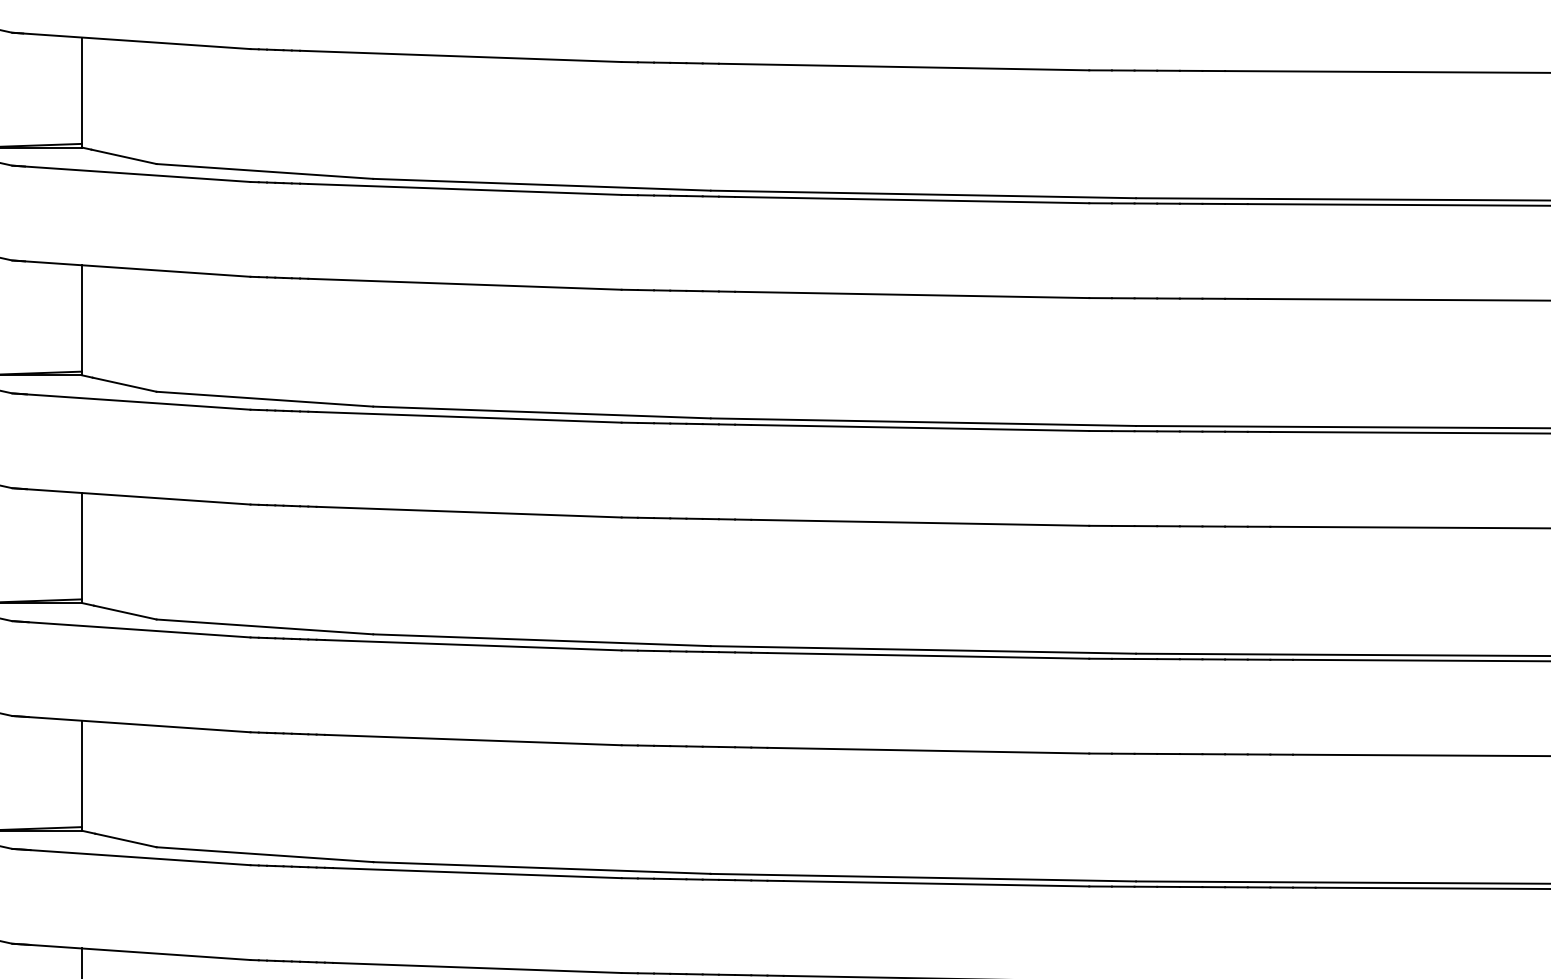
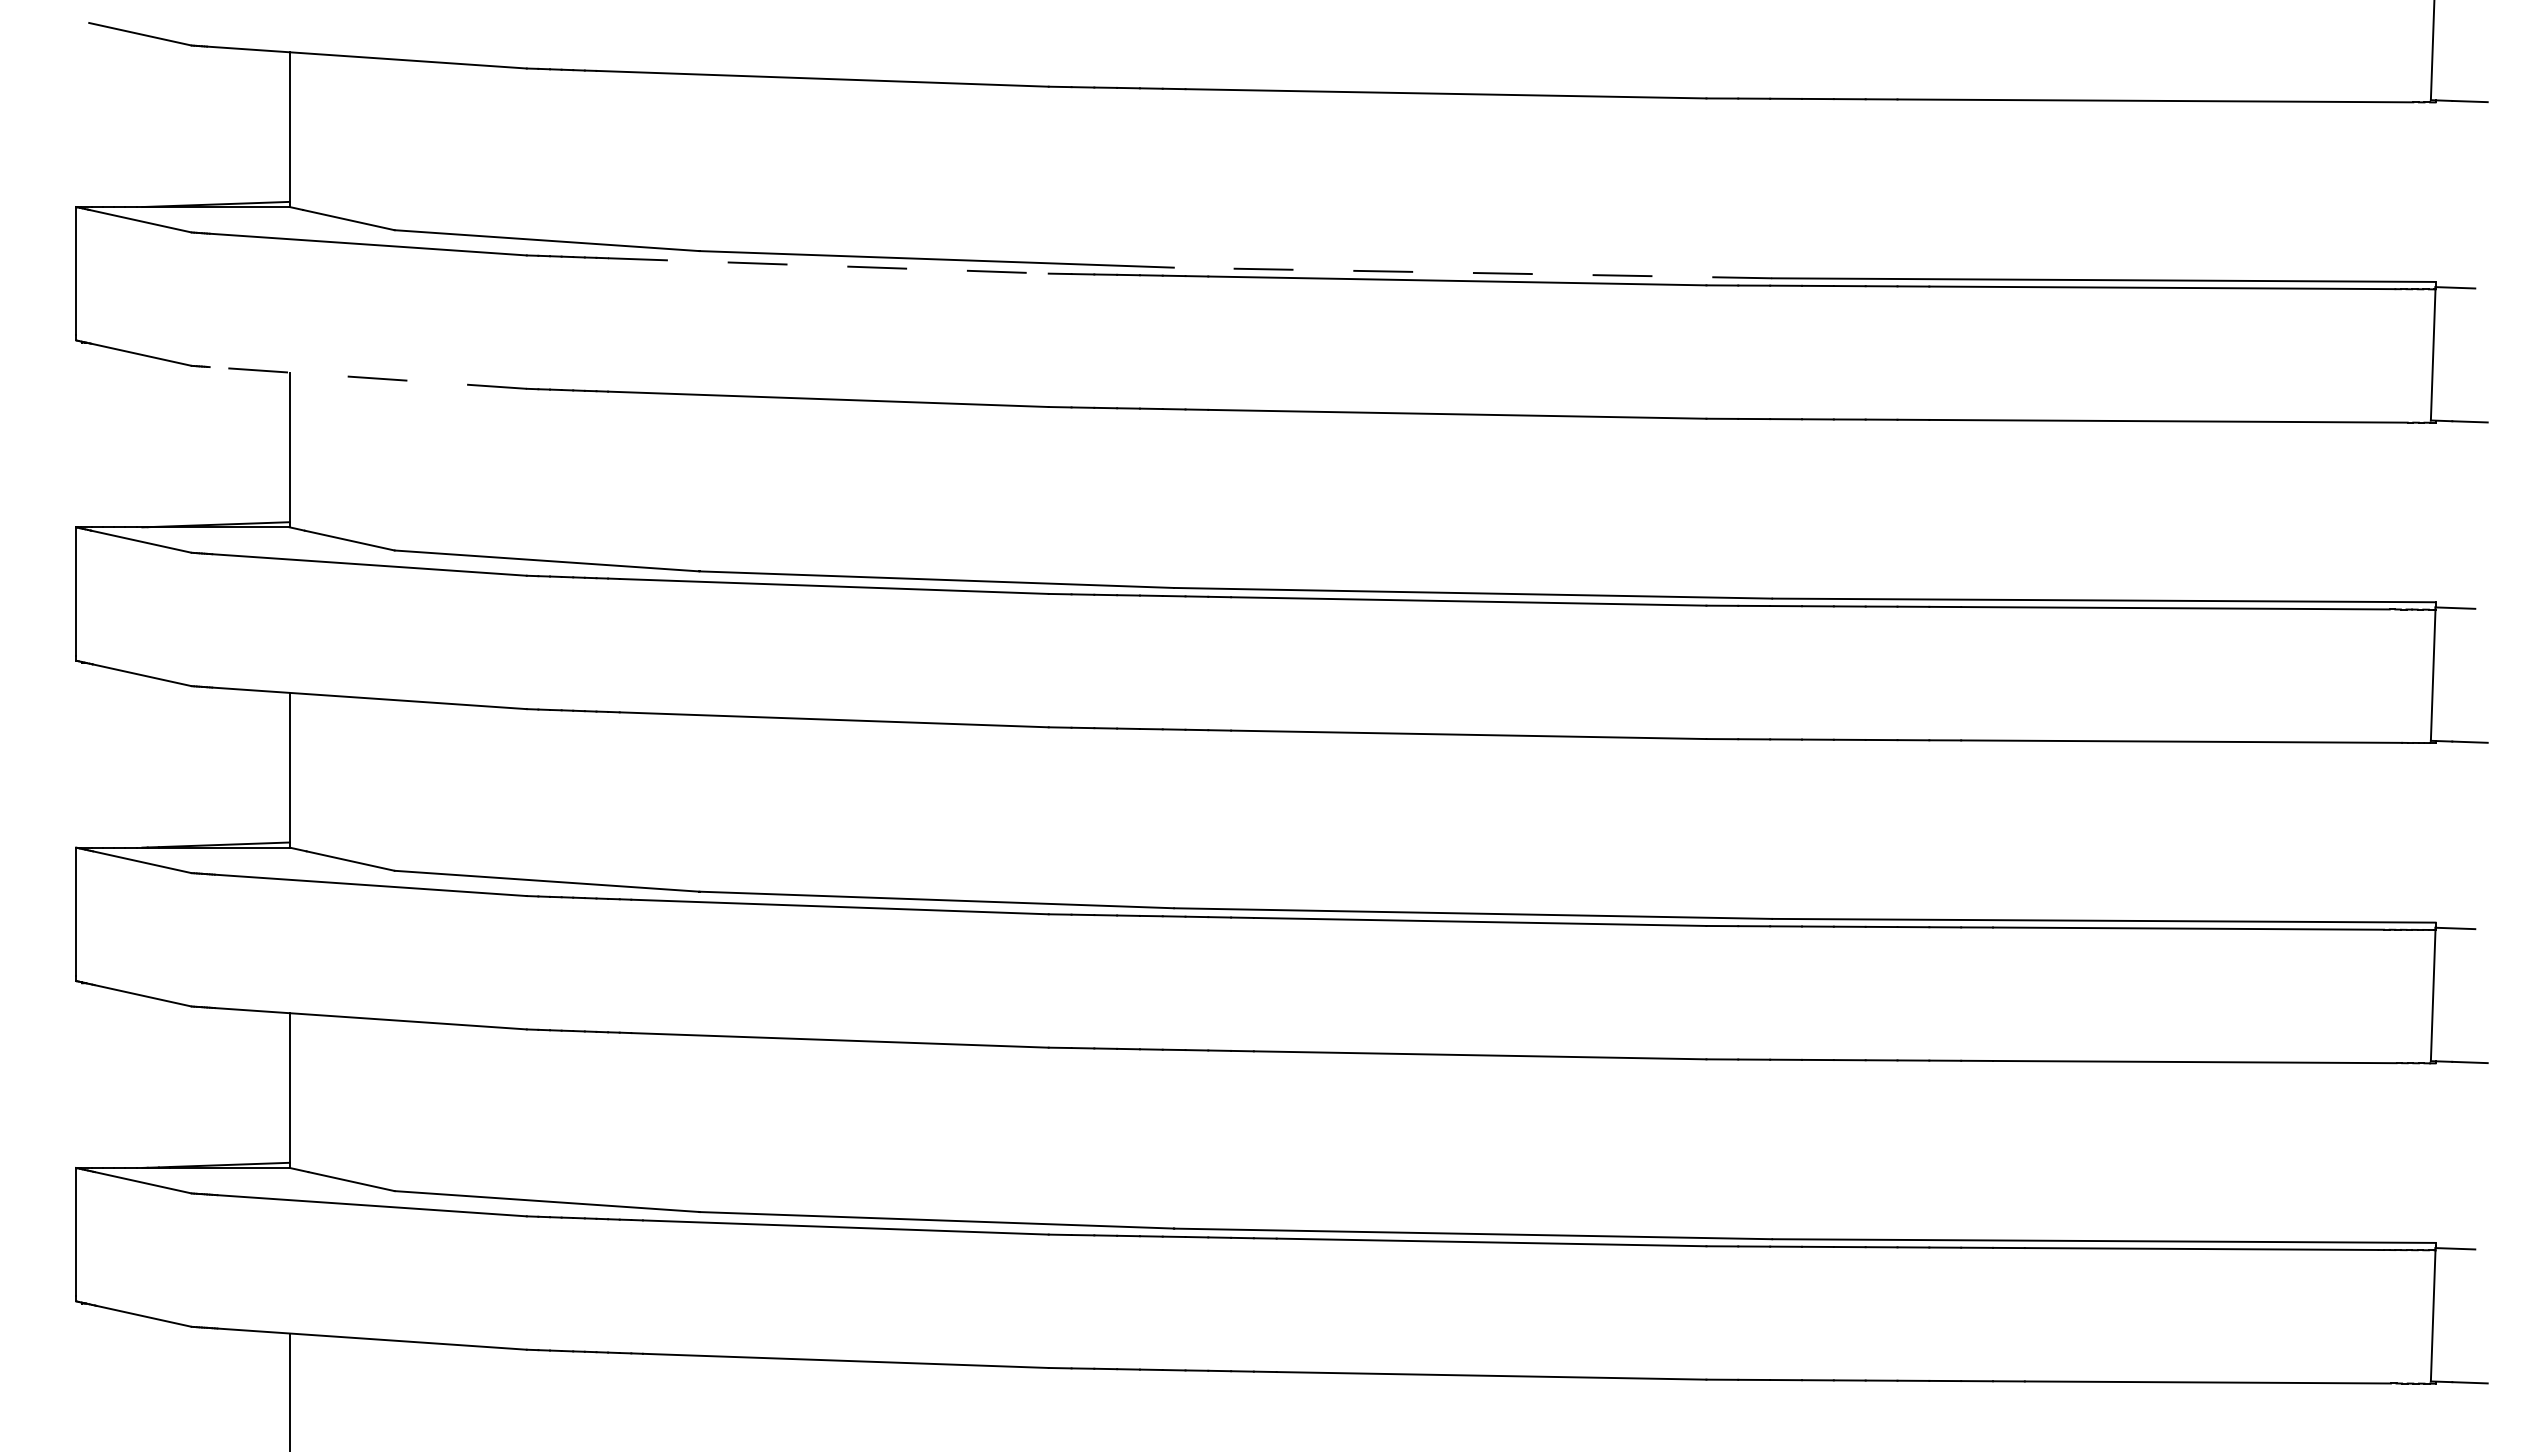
line: (465, 189) -> (828, 265), solid -> dashed
line: (923, 194) -> (1473, 272), solid -> dashed
line: (137, 268) -> (368, 377), solid -> dashed

